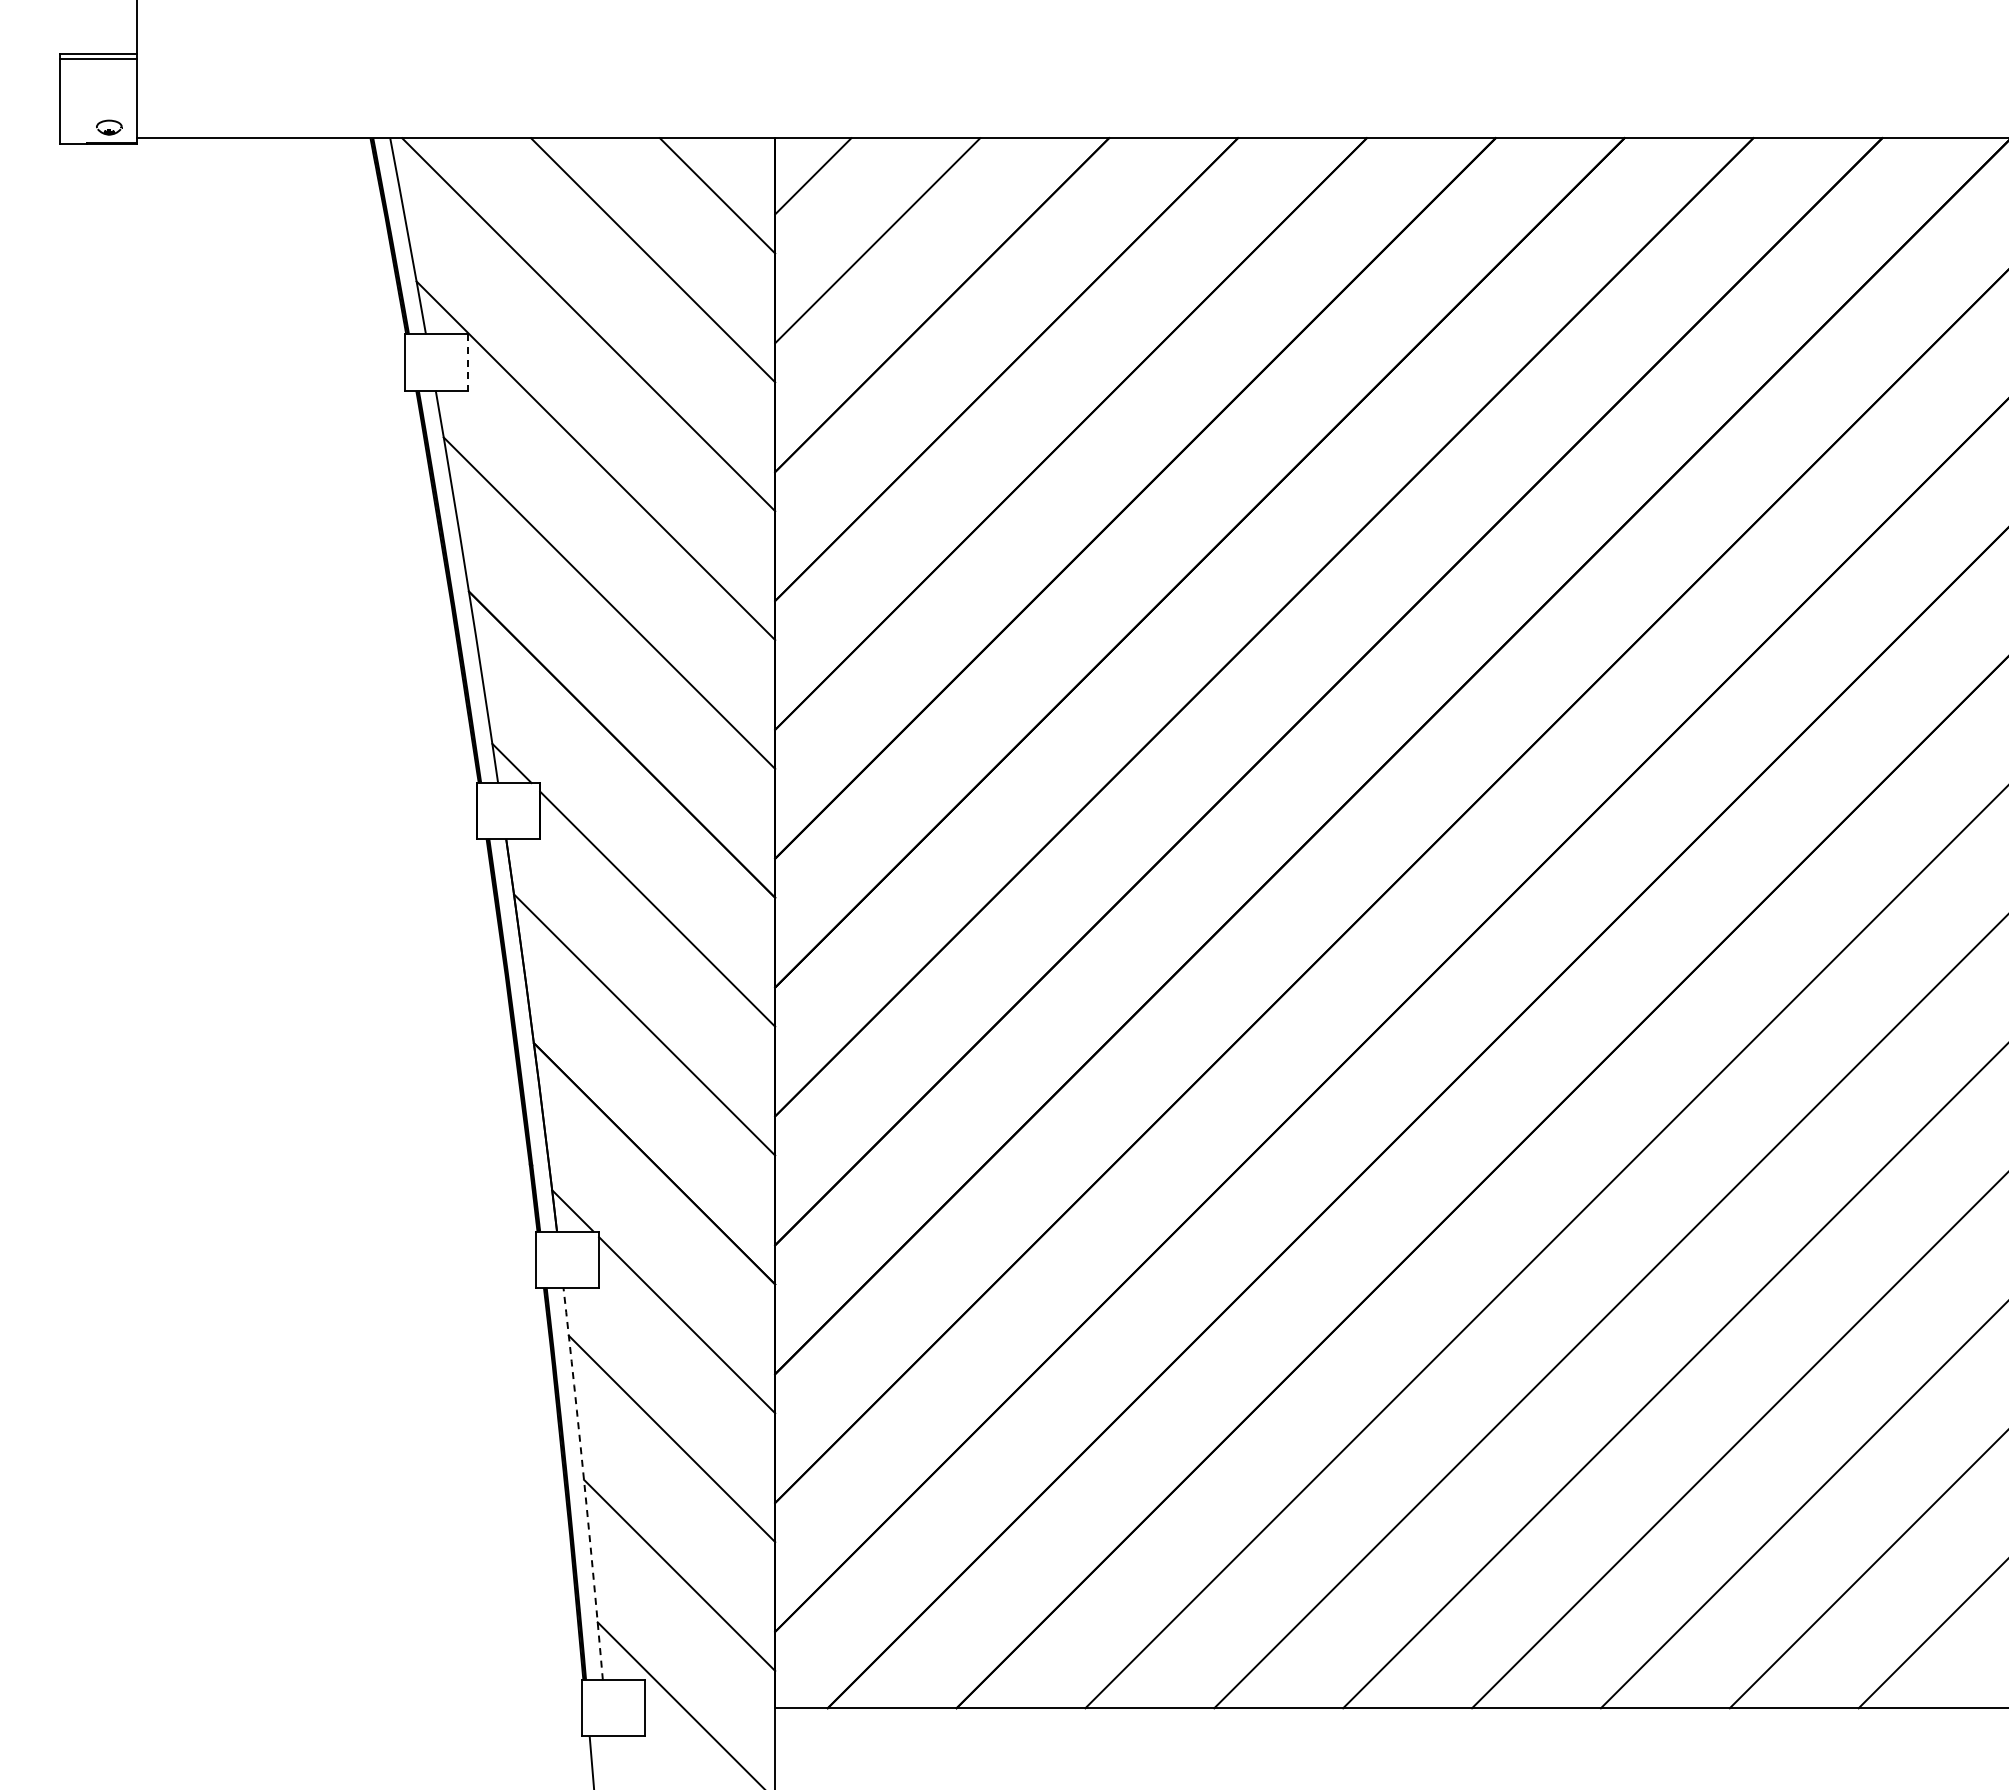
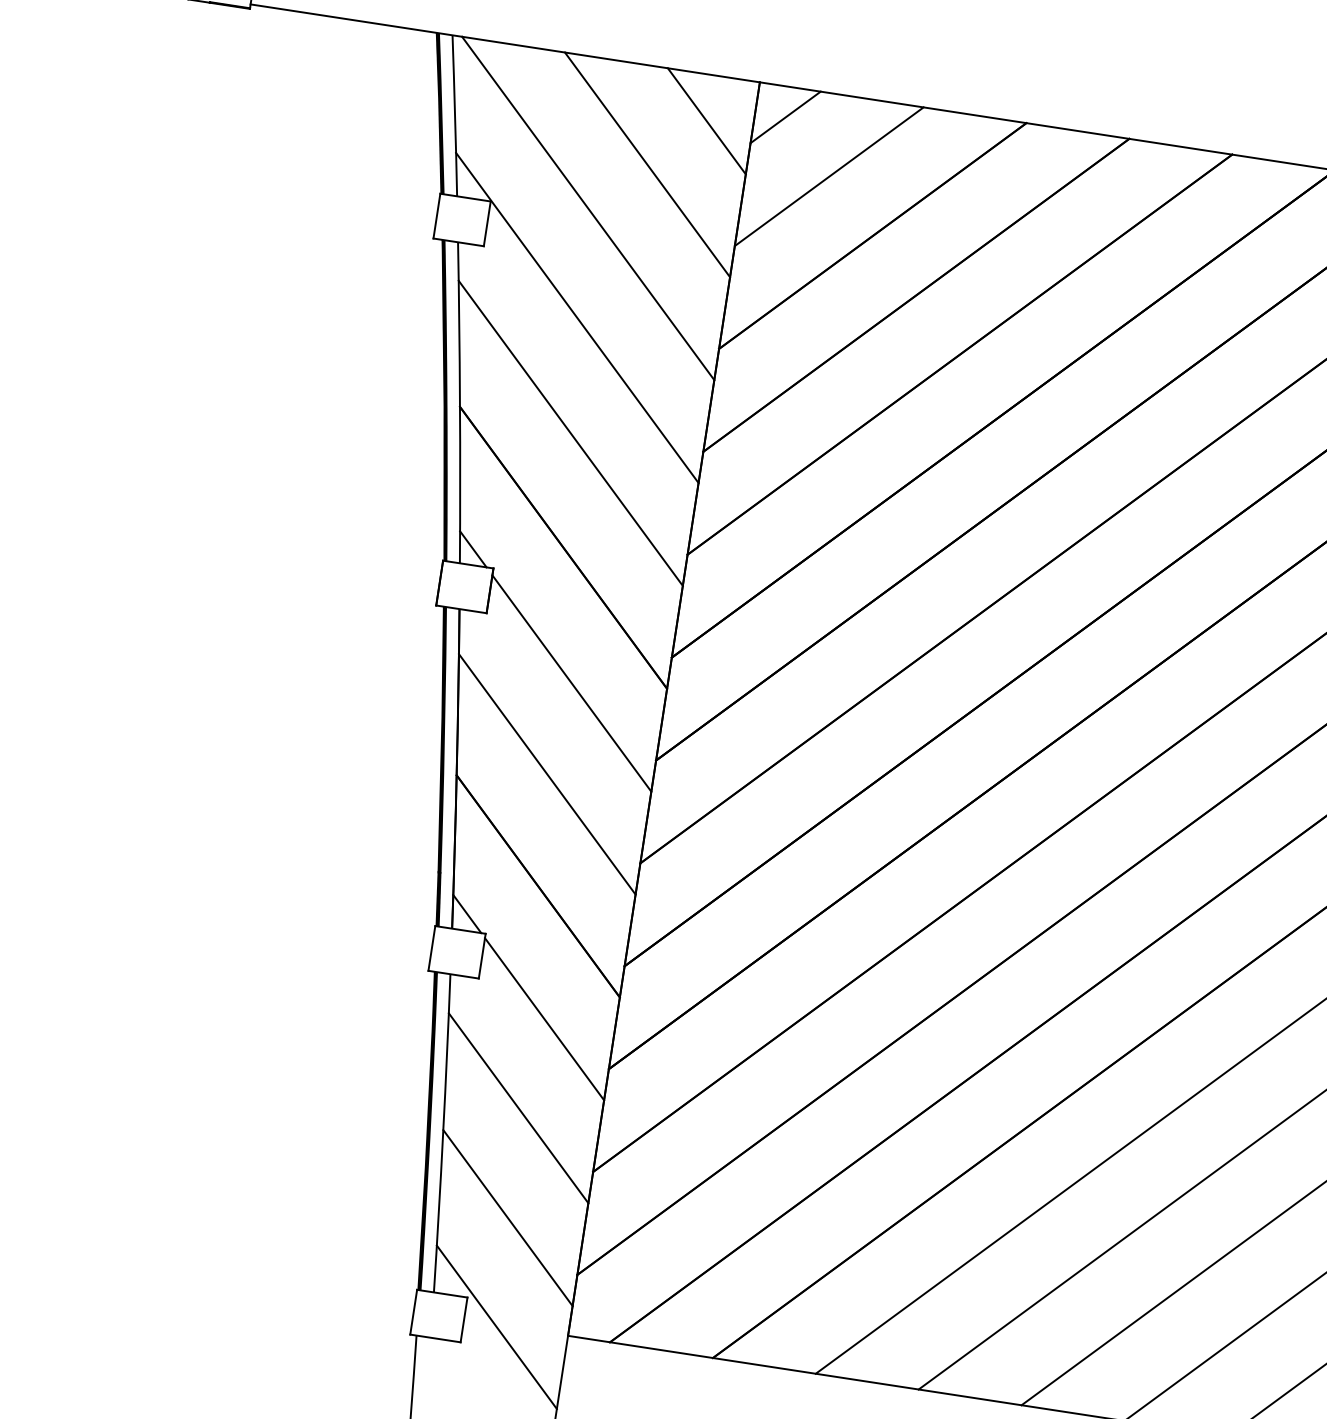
line: (468, 362) -> (487, 223), dashed -> solid
arc: (584, 1483) -> (443, 1133), dashed -> solid

